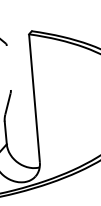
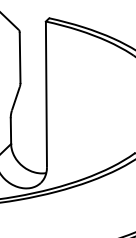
line: (8, 67) -> (19, 57), added

